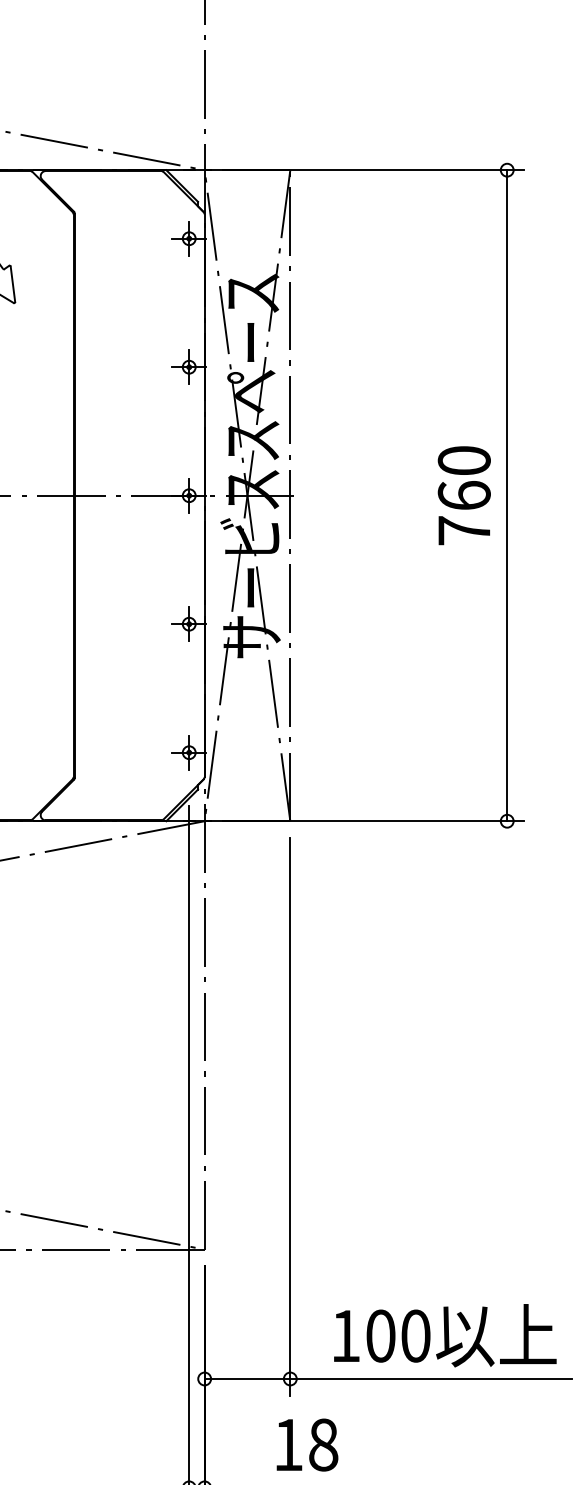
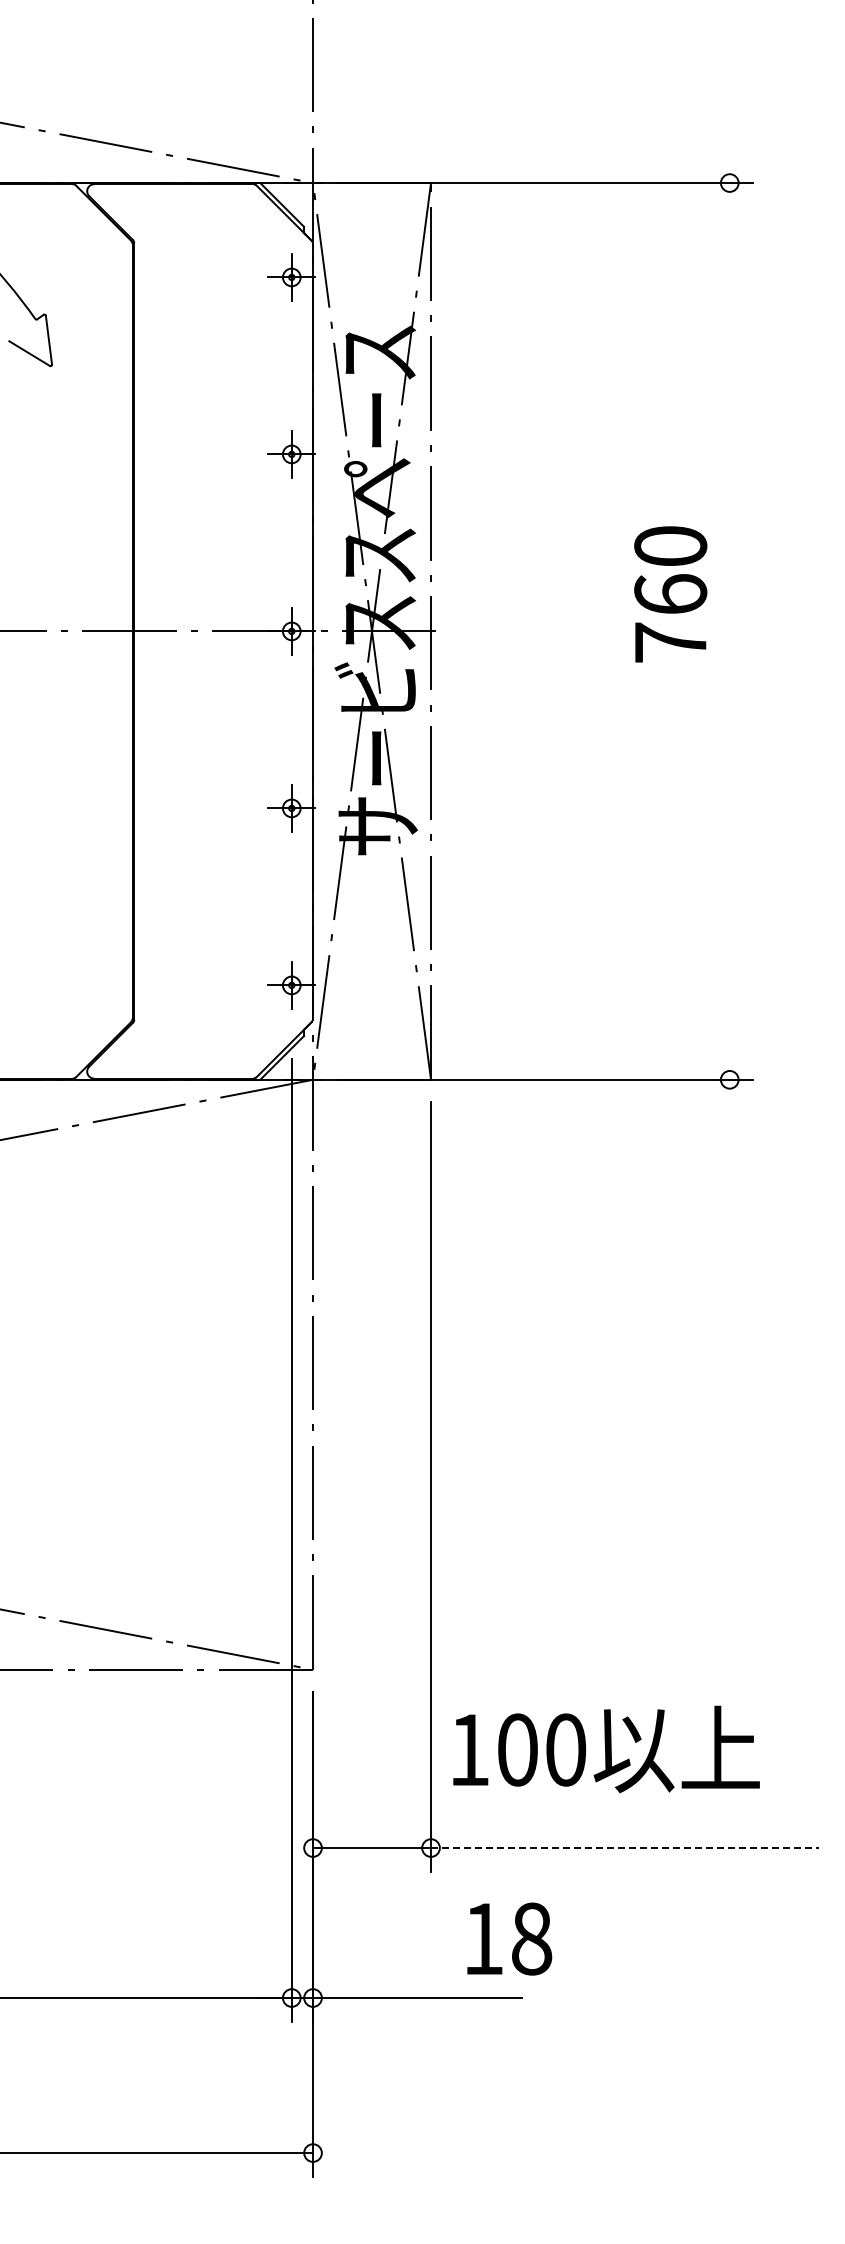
text: (464, 495) -> (670, 594), moved
line: (507, 495) -> (729, 631), removed
text: (445, 1335) -> (606, 1749), moved
line: (431, 1379) -> (625, 1848), solid -> dashed
text: (307, 1444) -> (509, 1938), moved

